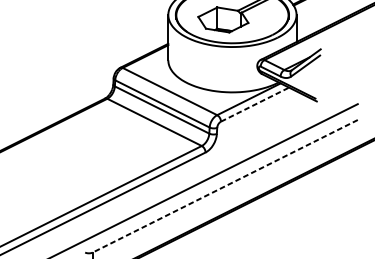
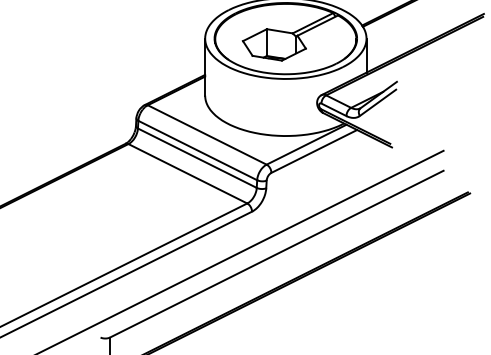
line: (255, 104) -> (314, 151), dashed -> solid
line: (225, 186) -> (276, 254), dashed -> solid

